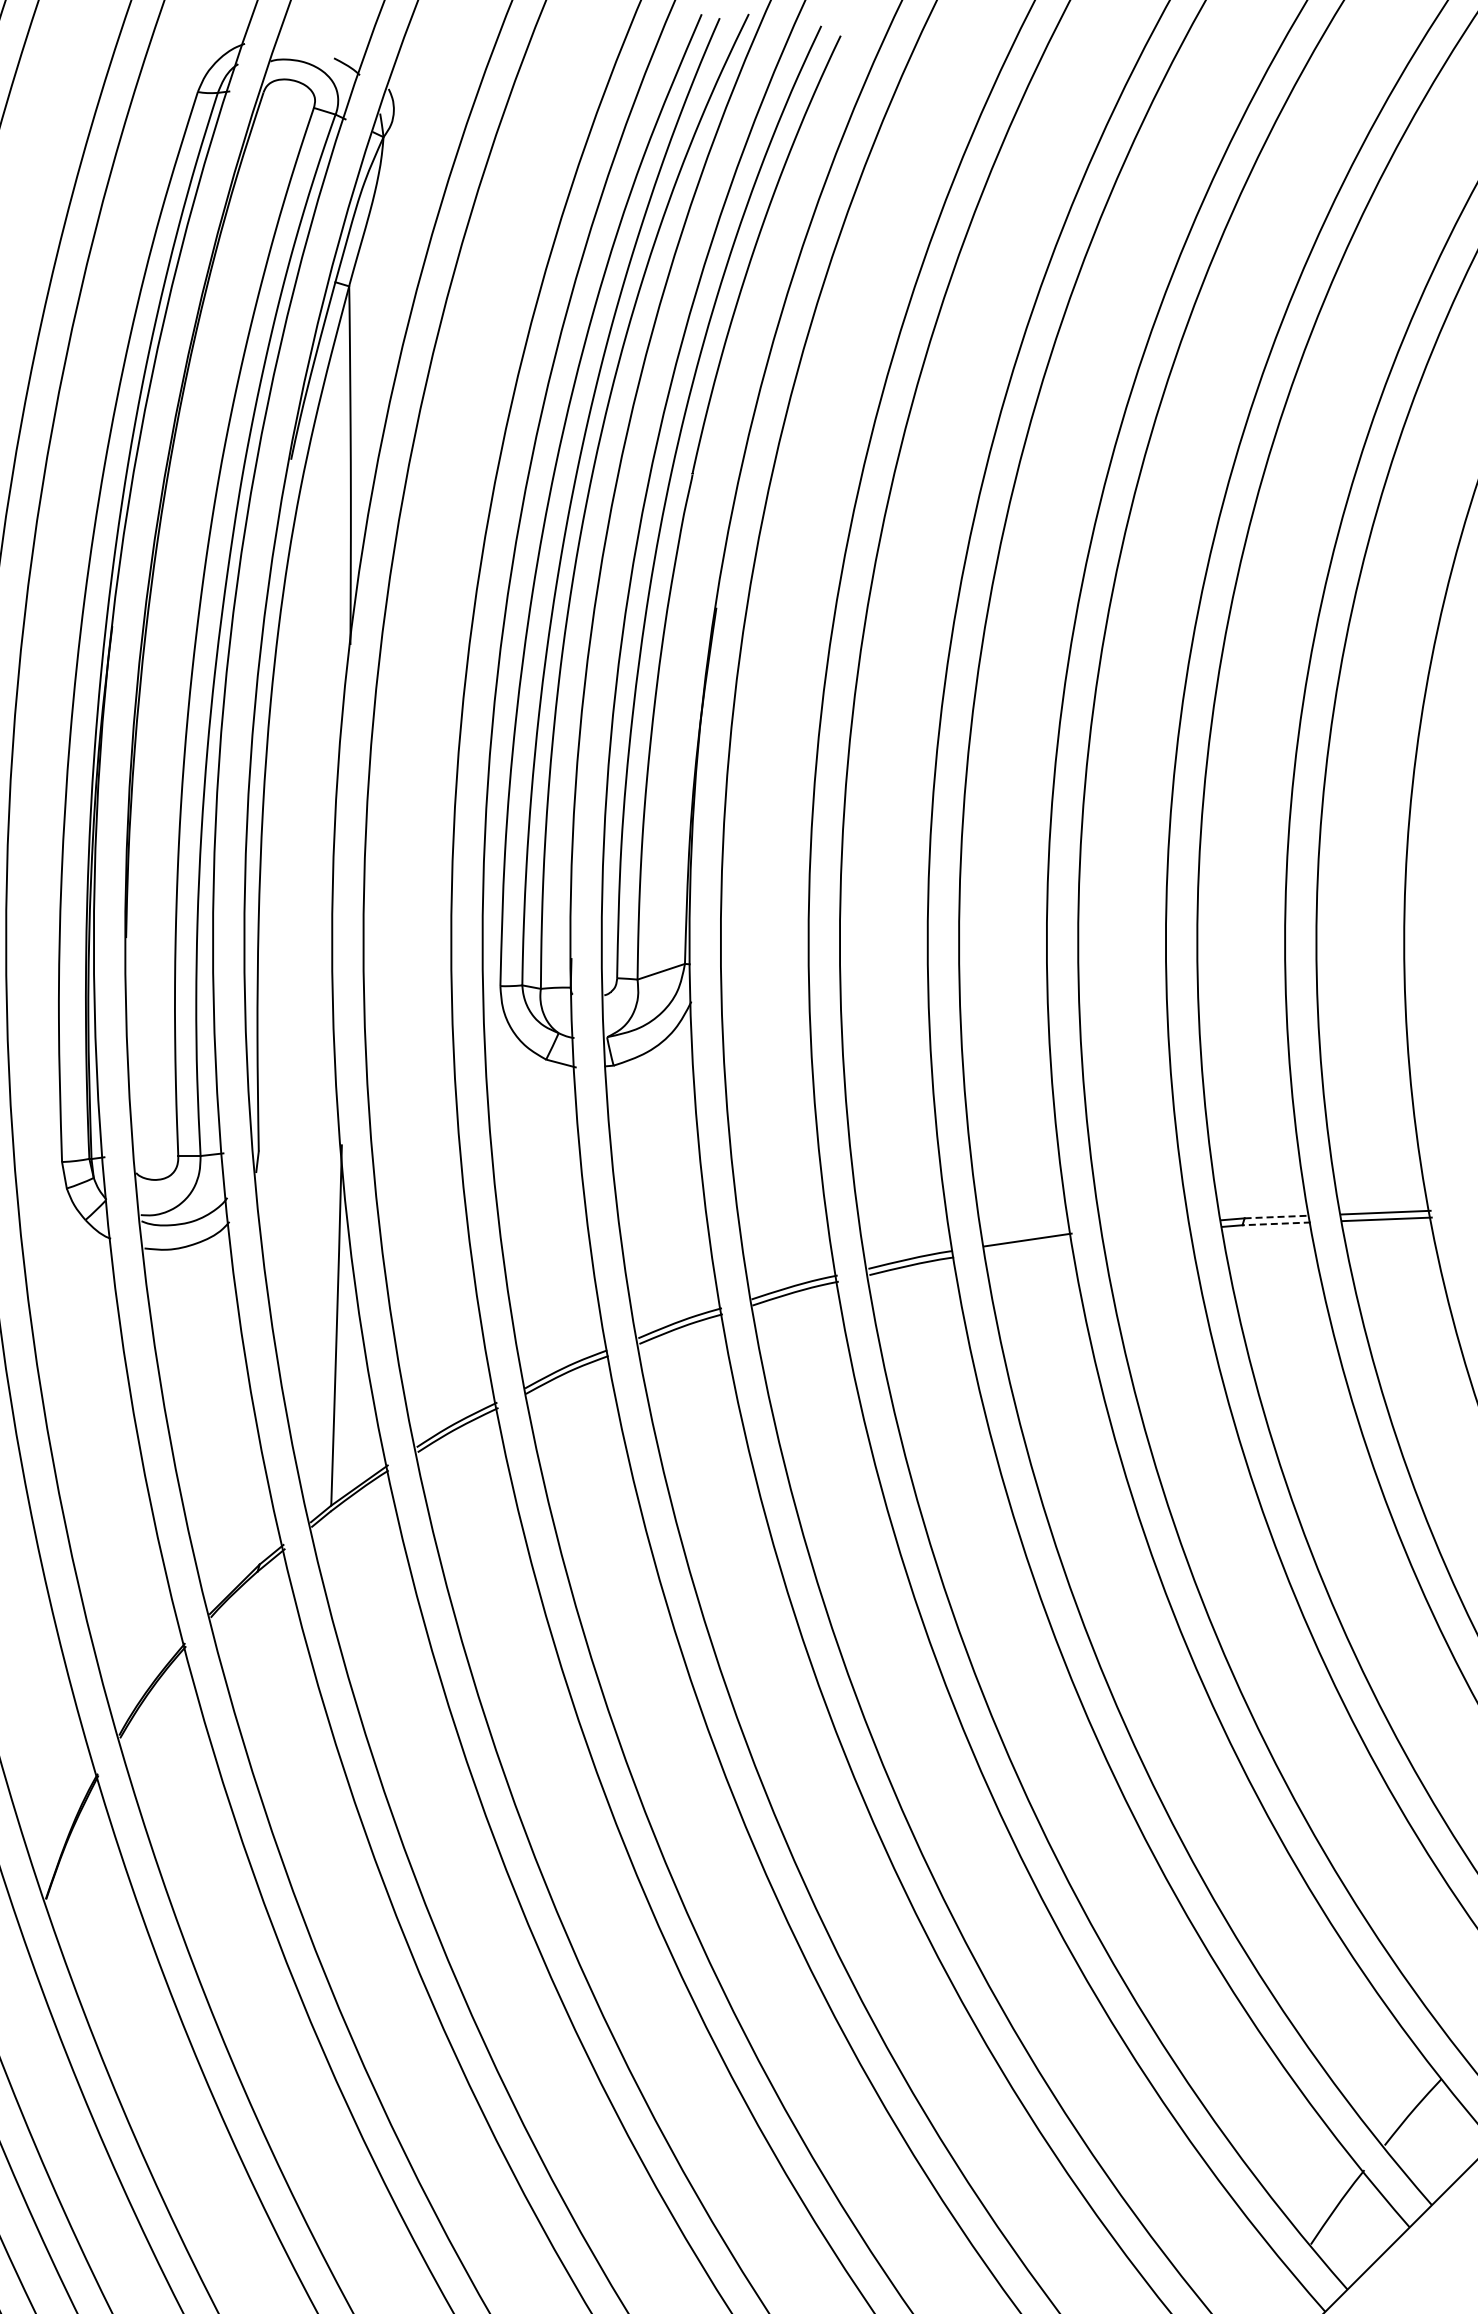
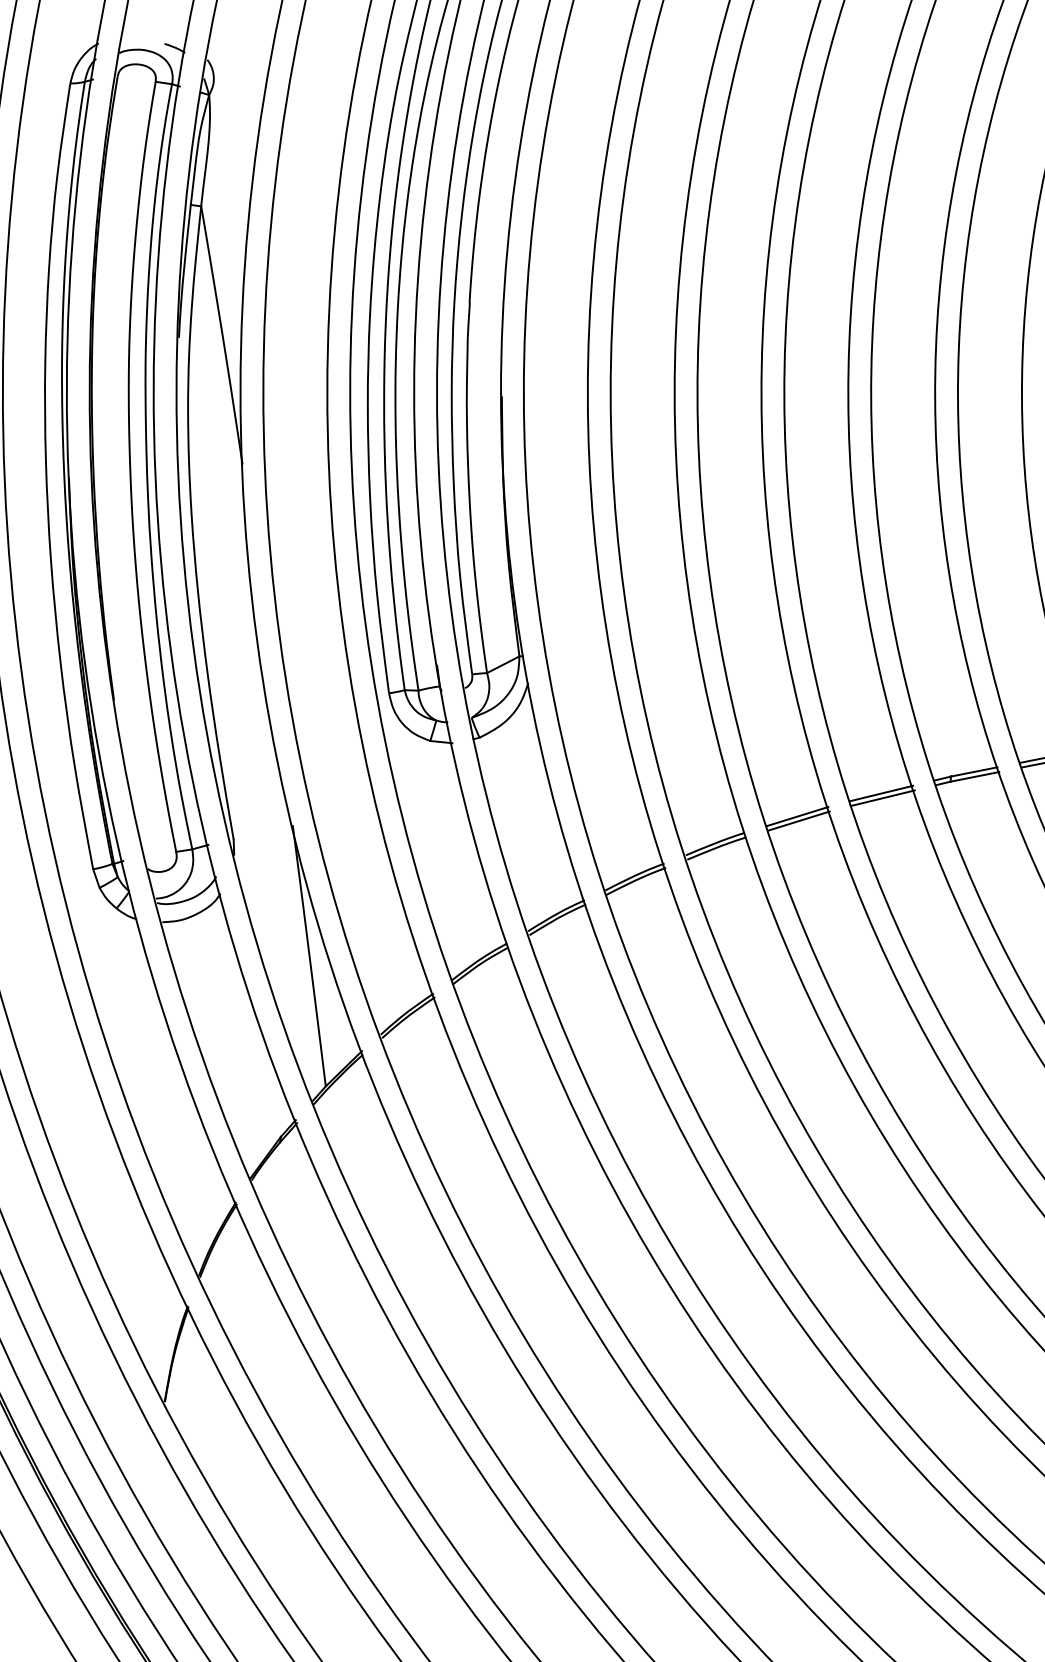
line: (1277, 1217) -> (974, 772), dashed -> solid
line: (1276, 1223) -> (974, 776), dashed -> solid
line: (1146, 1226) -> (881, 793), added
line: (1147, 1233) -> (882, 798), added
line: (1028, 1246) -> (798, 821), added

